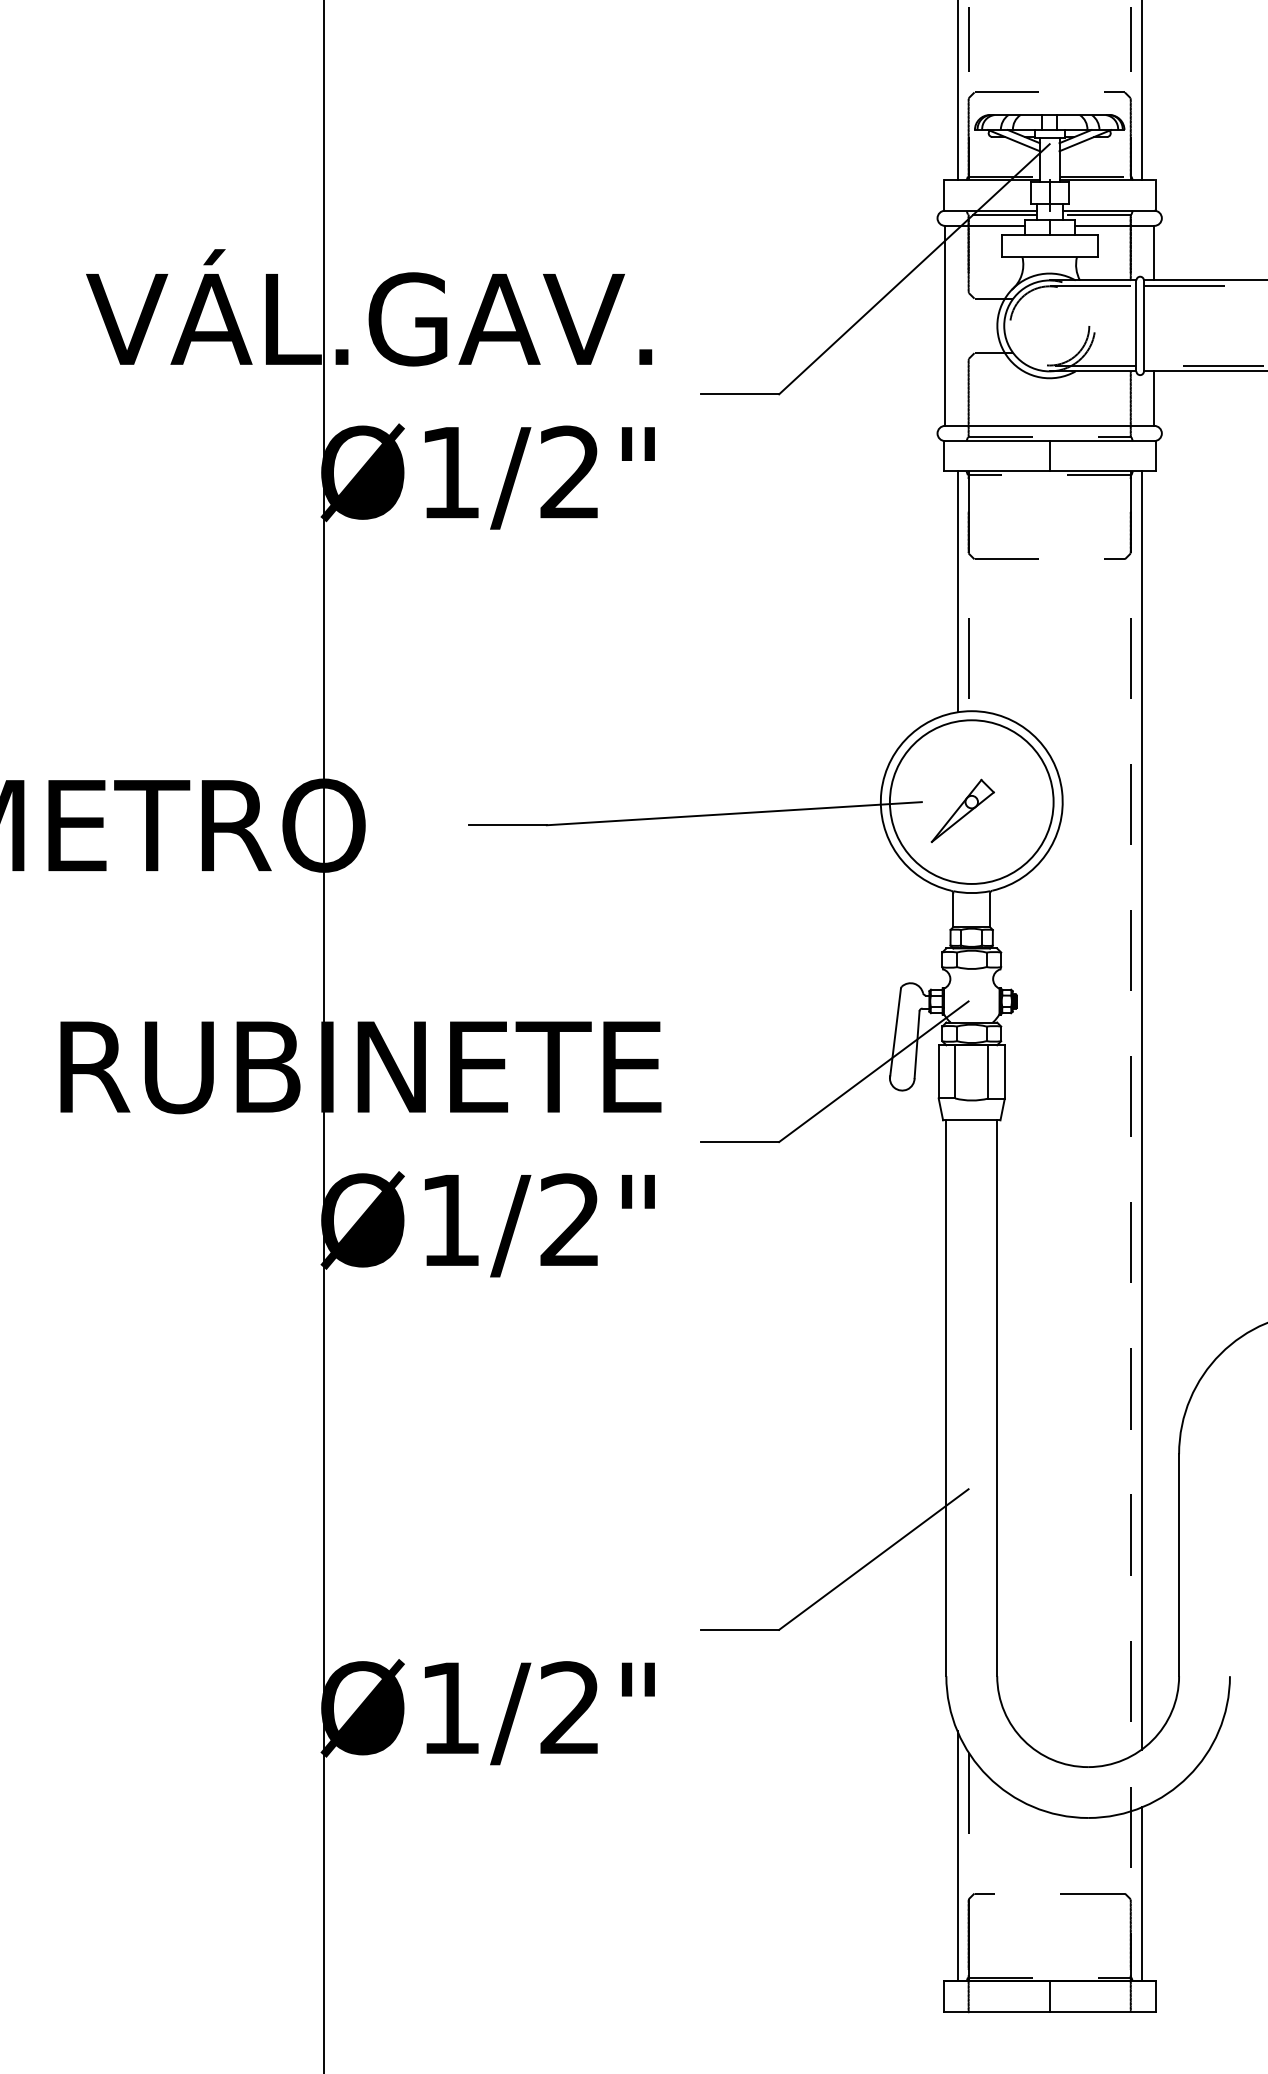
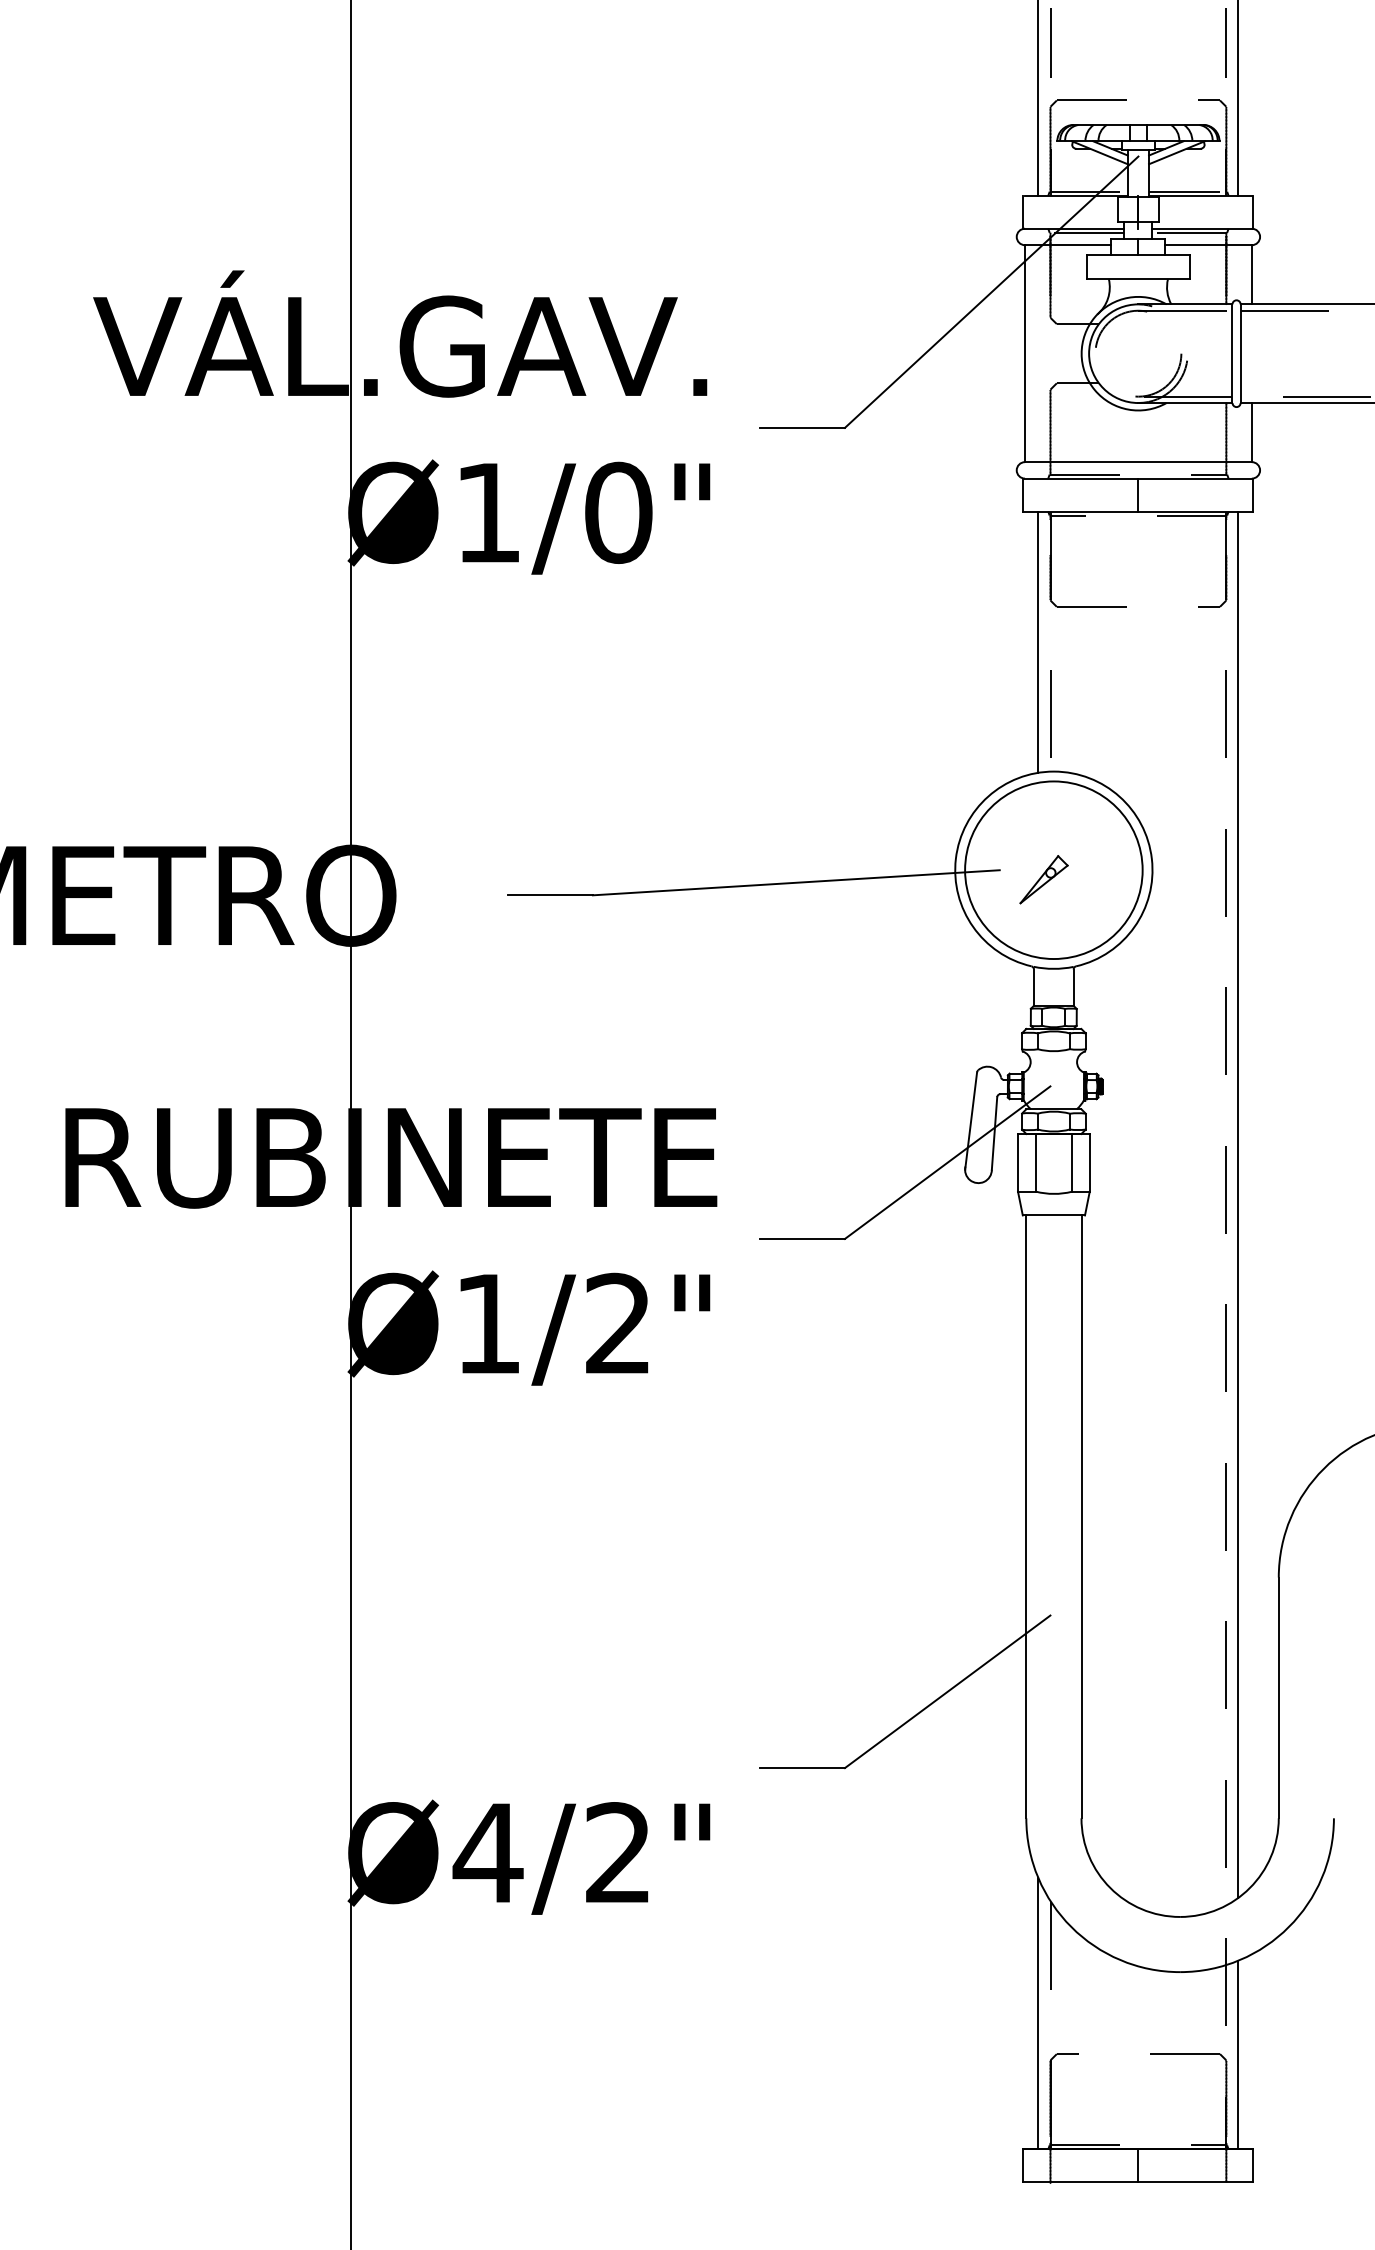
text: (570, 472) -> (618, 512), Ø1/2" -> Ø1/0"
part: (962, 810) -> (1043, 879), size x0.7
text: (449, 1707) -> (487, 1852), Ø1/2" -> Ø4/2"

